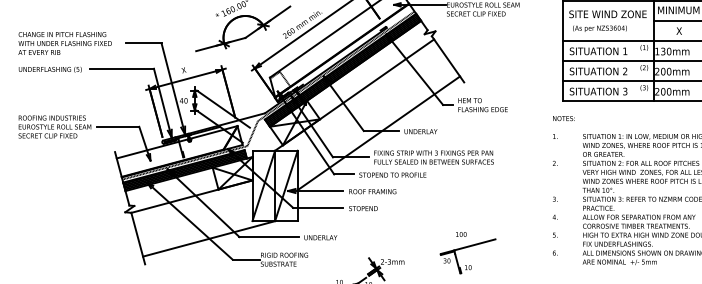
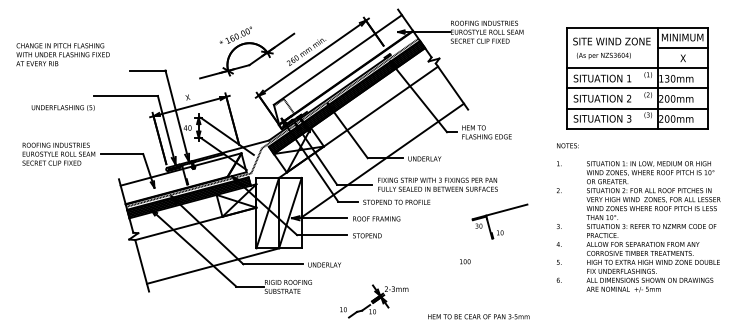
text: (64, 43) -> (62, 54), moved
text: (49, 69) -> (62, 107), moved
part: (466, 248) -> (498, 213), moved

